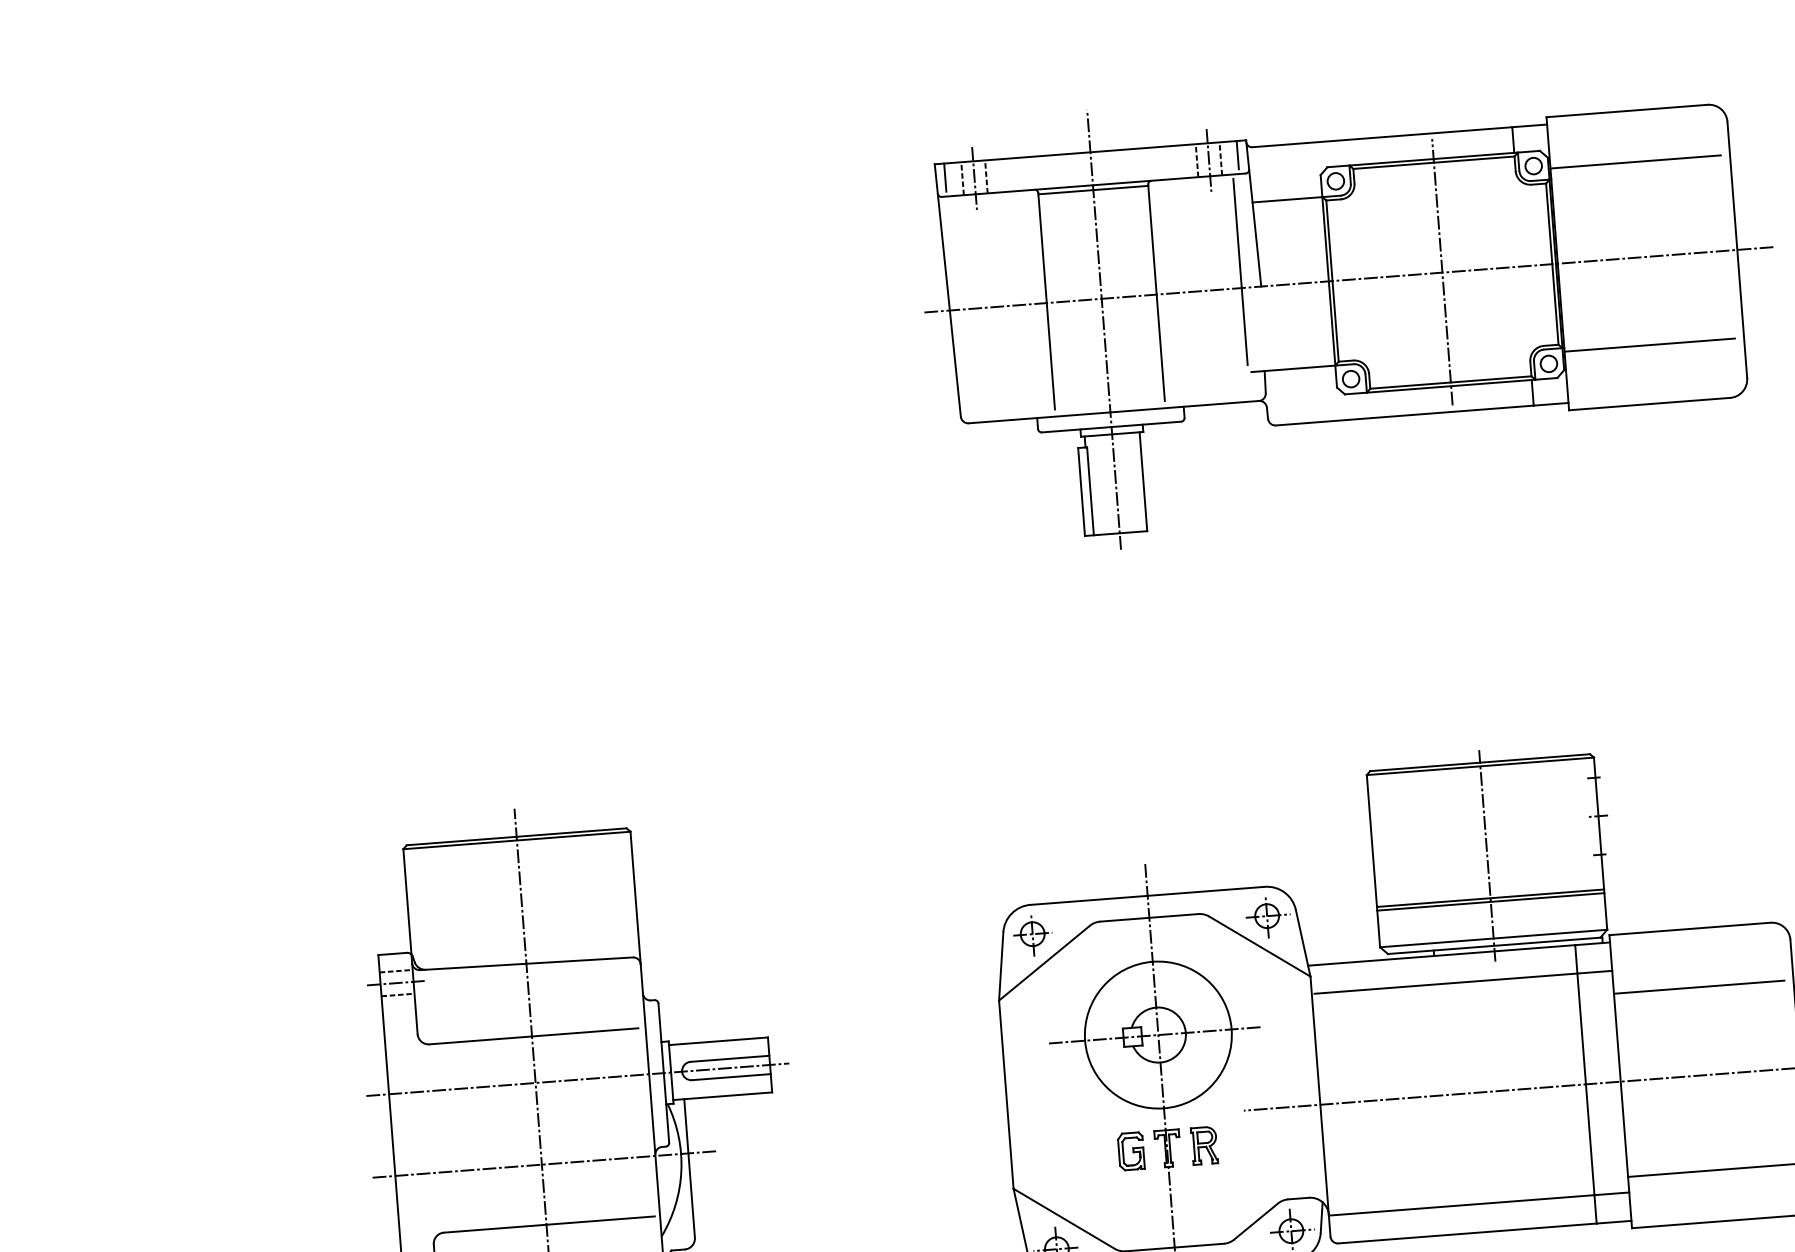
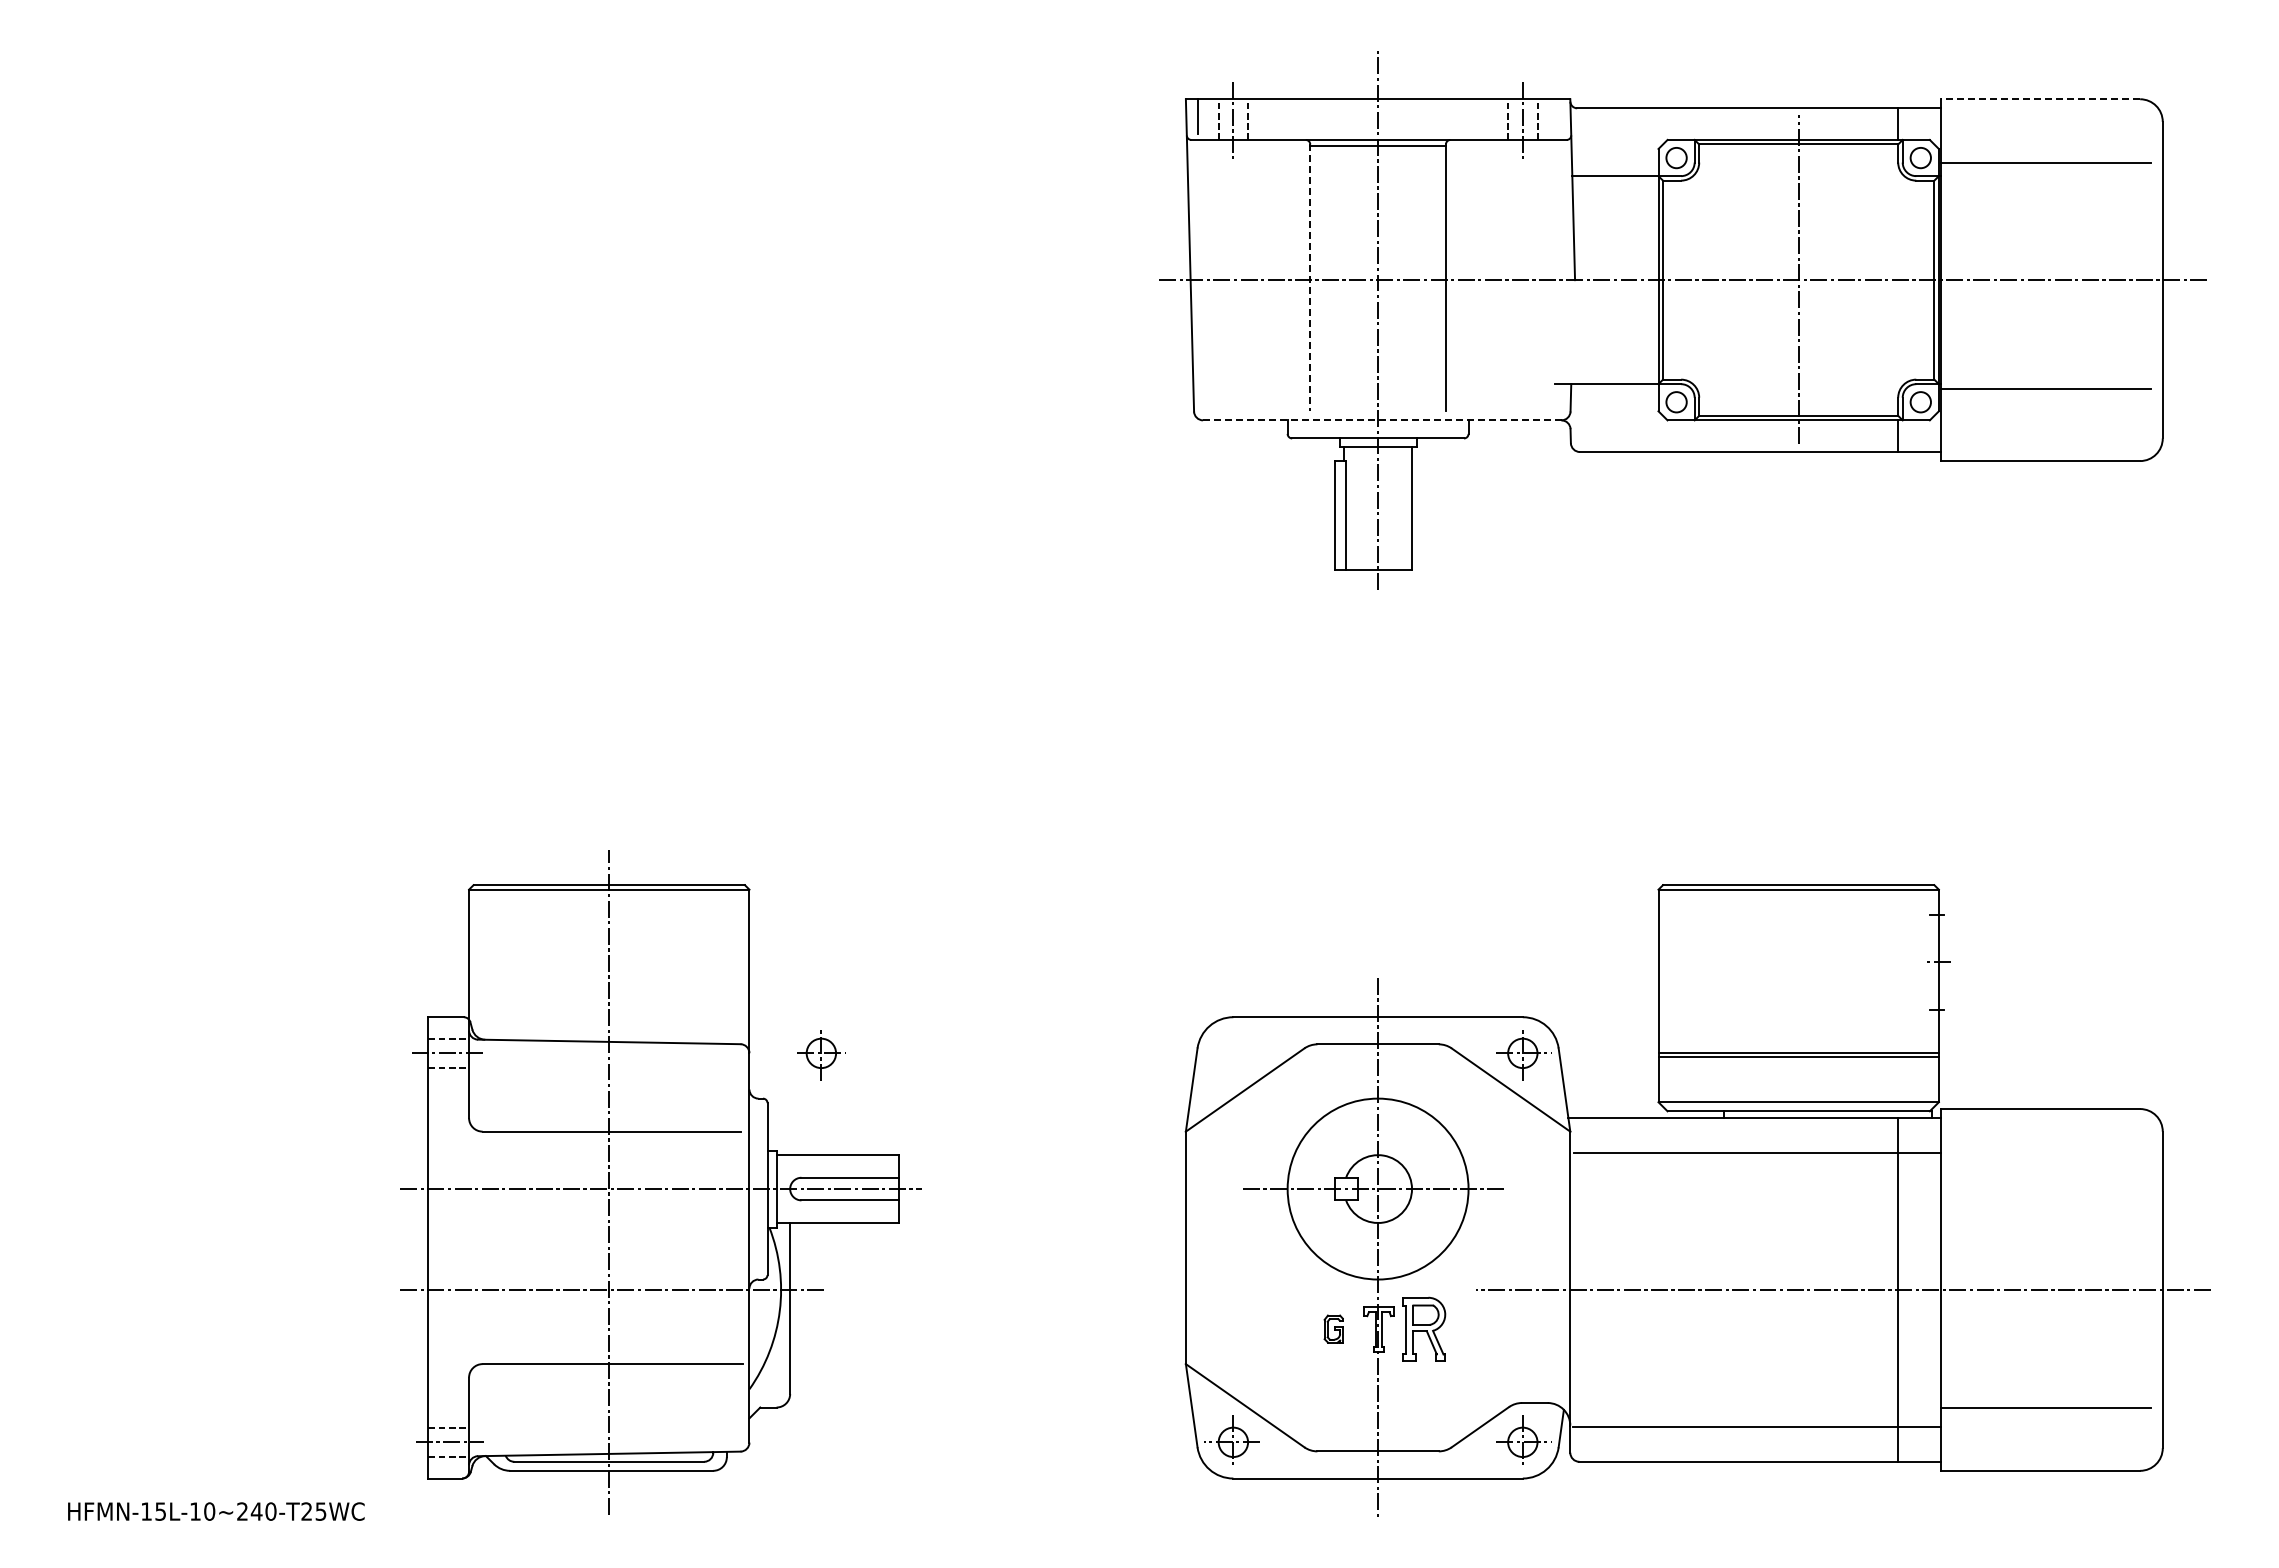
line: (1627, 111) -> (2040, 99), solid -> dashed
line: (1237, 155) -> (1558, 116), removed
line: (1240, 272) -> (1550, 260), removed
line: (1046, 301) -> (1310, 278), solid -> dashed
line: (1114, 412) -> (1382, 420), solid -> dashed
line: (1487, 856) -> (1798, 1000), removed
part: (1032, 935) -> (821, 1055), moved
line: (1699, 987) -> (2046, 1181), removed
part: (1204, 1145) -> (1424, 1328), size x1.4
part: (1130, 1150) -> (1333, 1328), size x0.6

